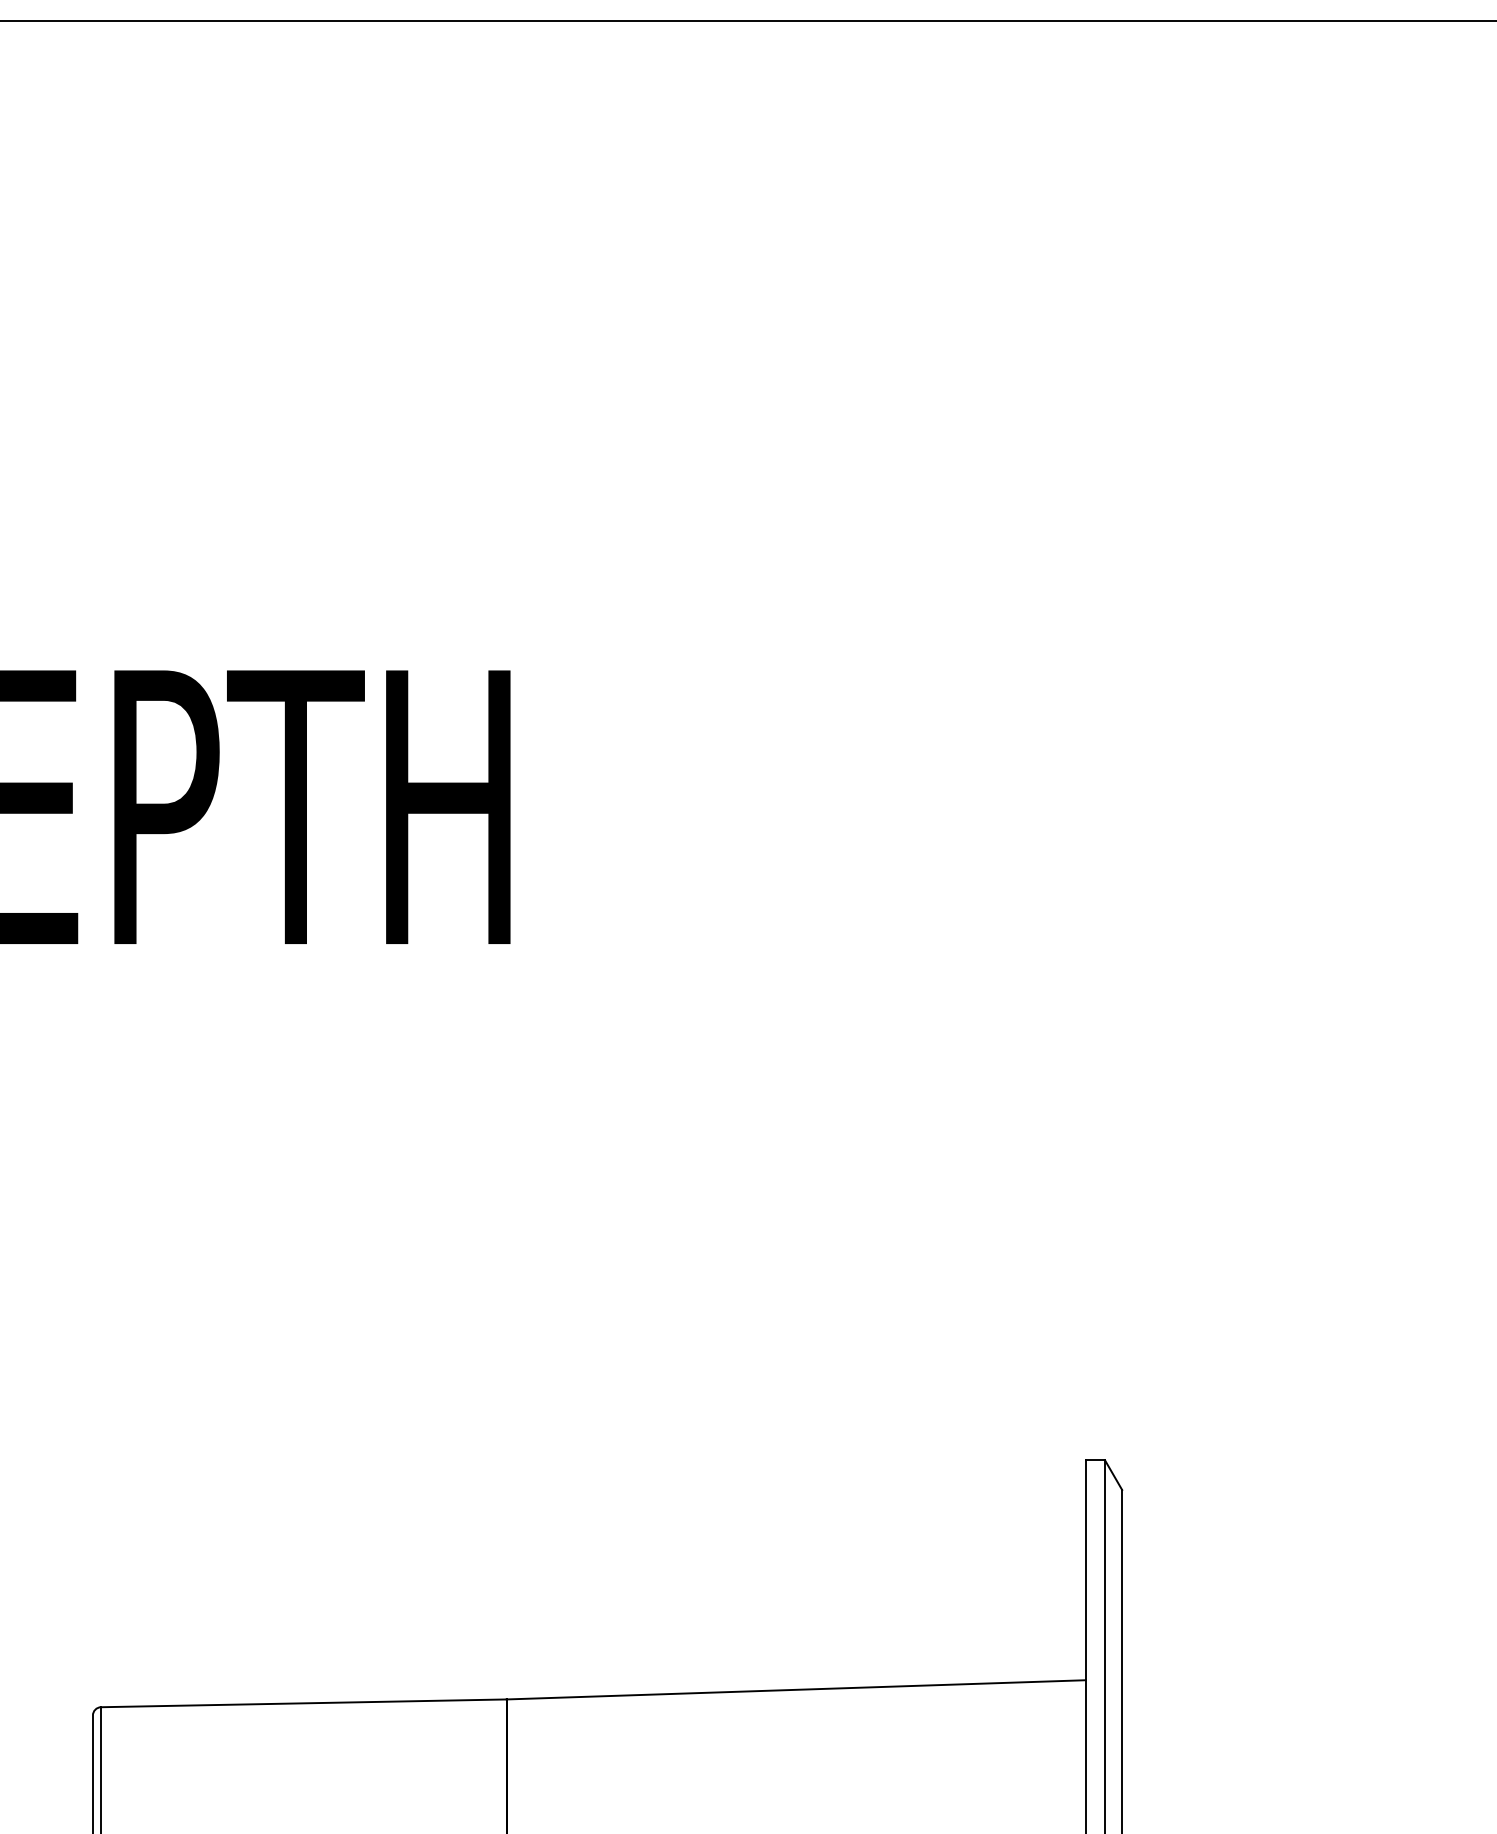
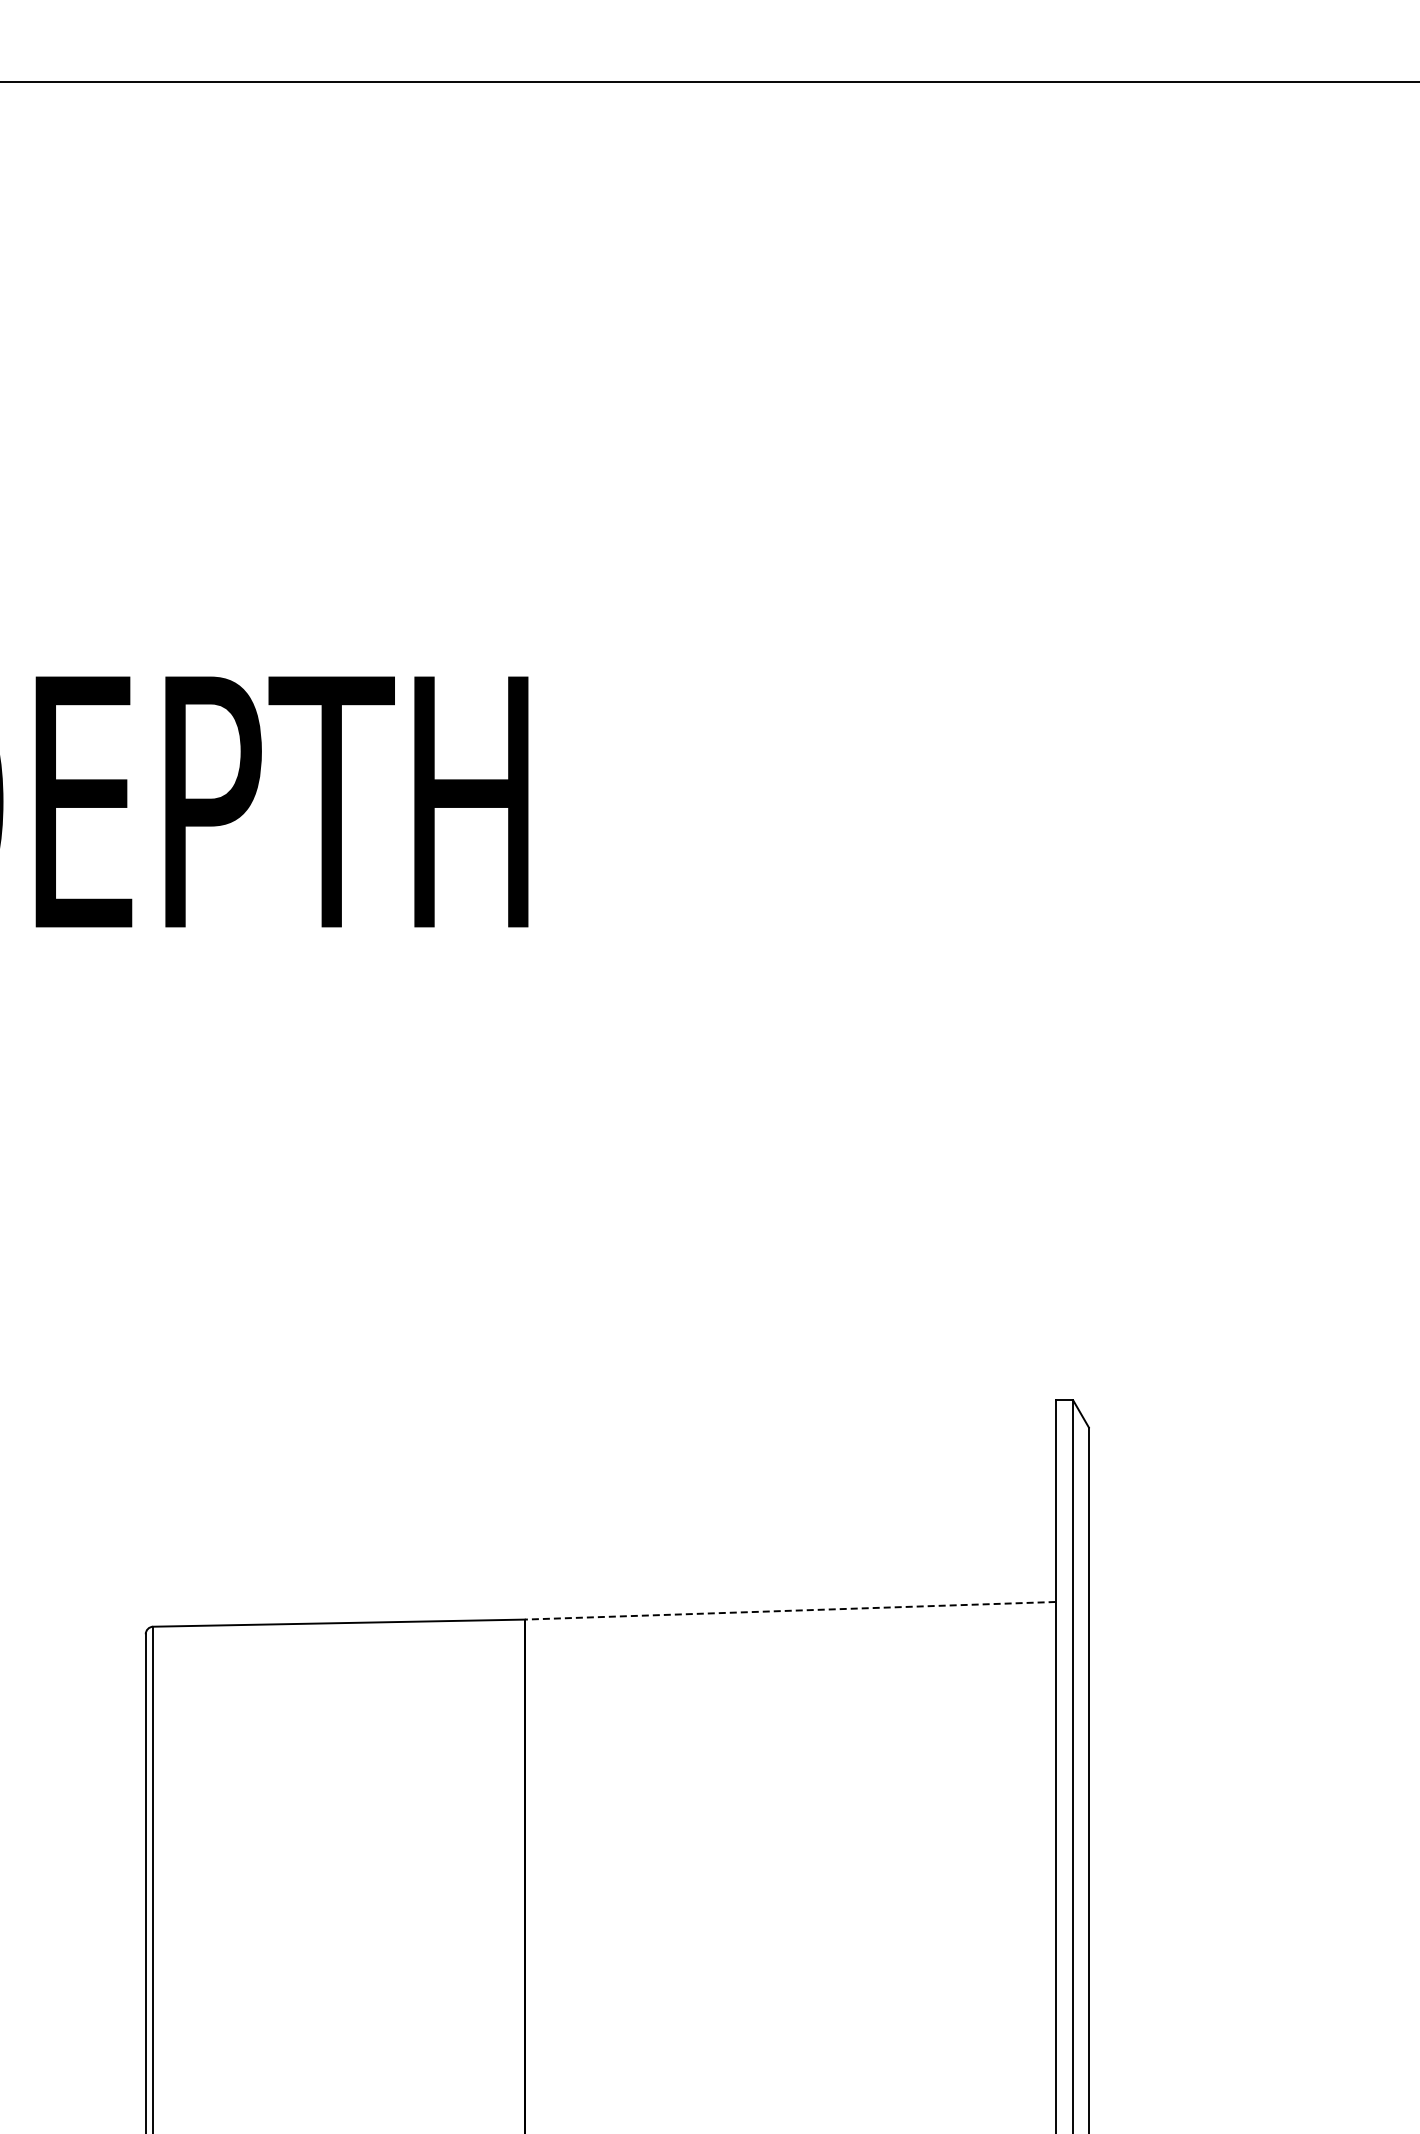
line: (796, 1689) -> (790, 1610), solid -> dashed

